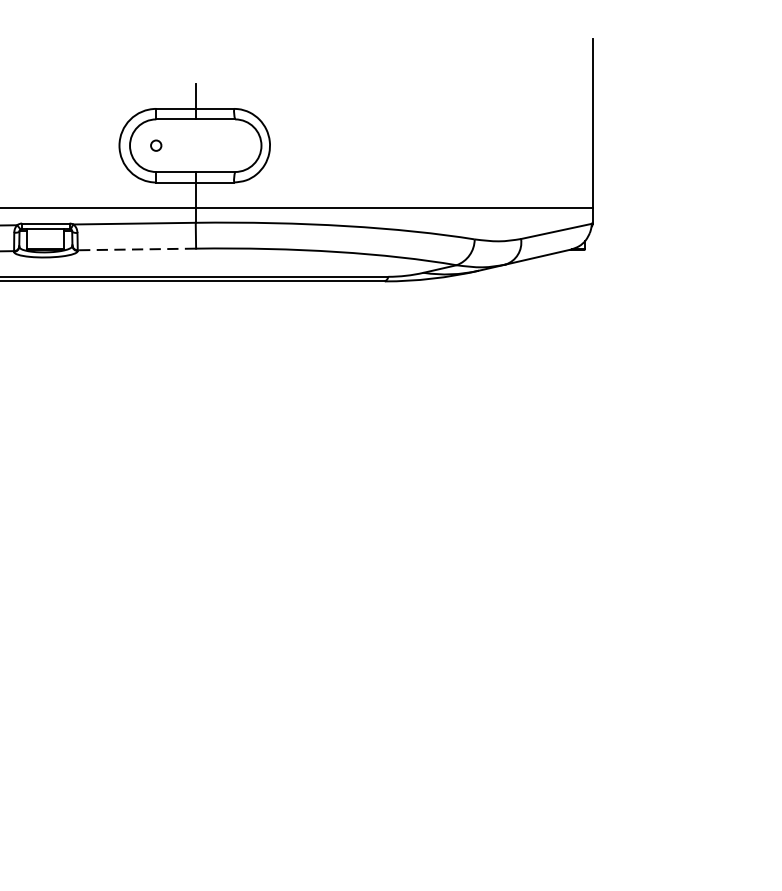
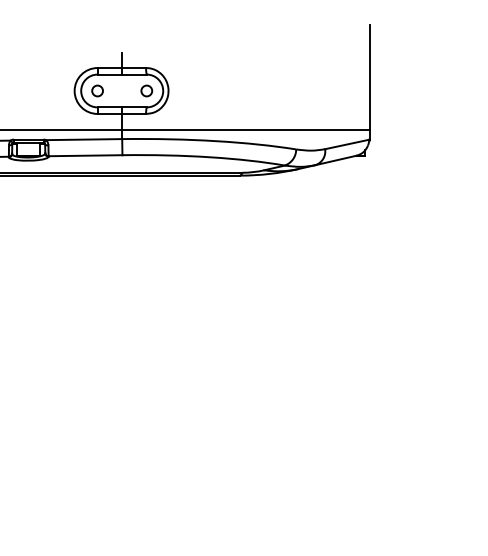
circle: (156, 144) -> (97, 90), size x1.67
circle: (234, 144) -> (146, 90), added
line: (136, 249) -> (85, 155), dashed -> solid

